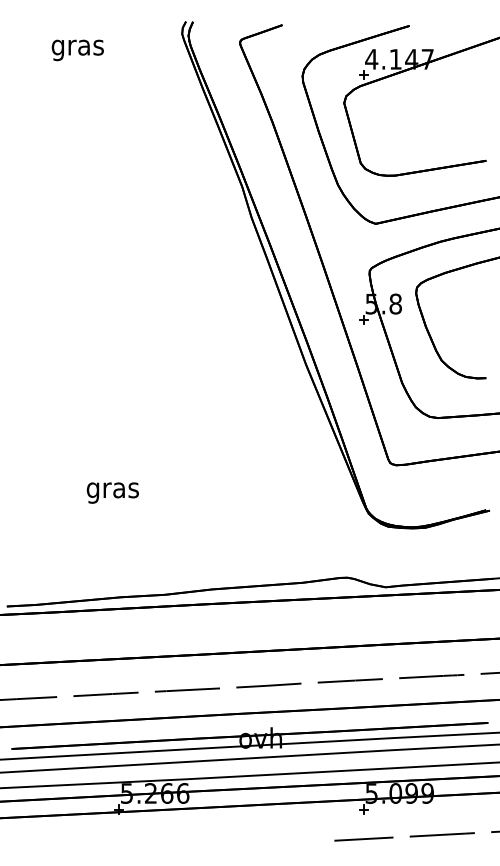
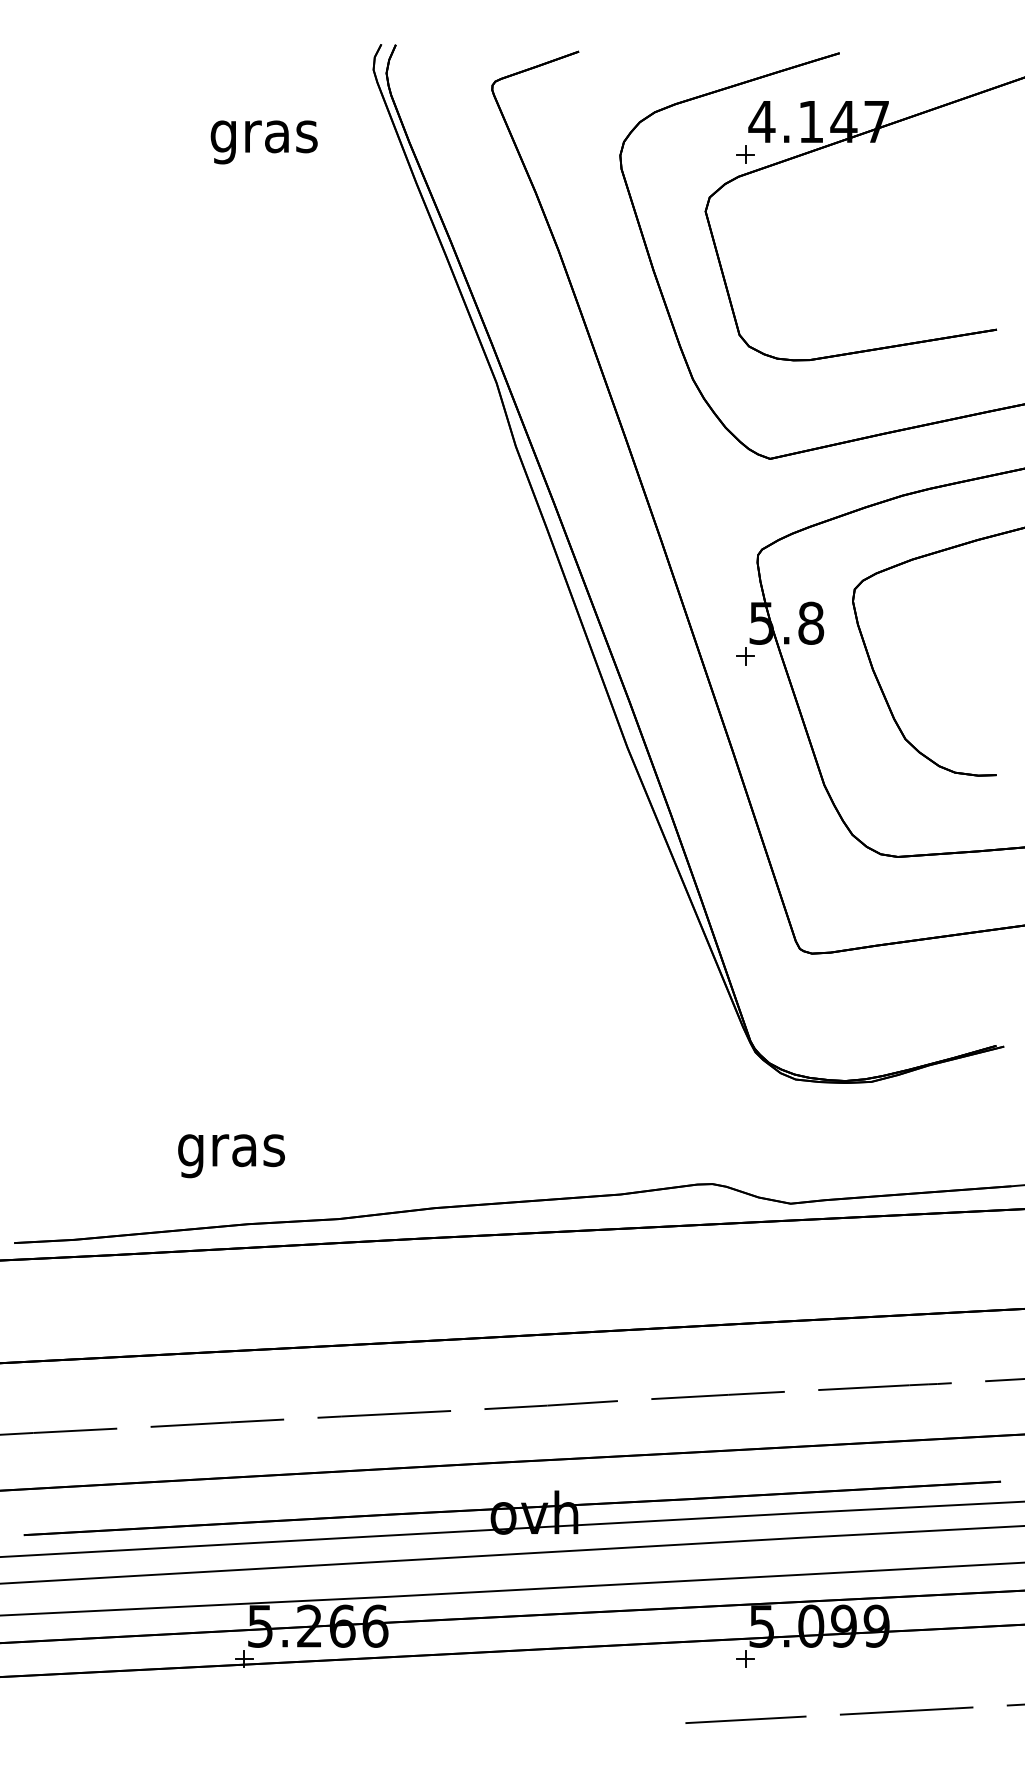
text: (77, 50) -> (263, 142), moved
text: (112, 492) -> (230, 1154), moved

